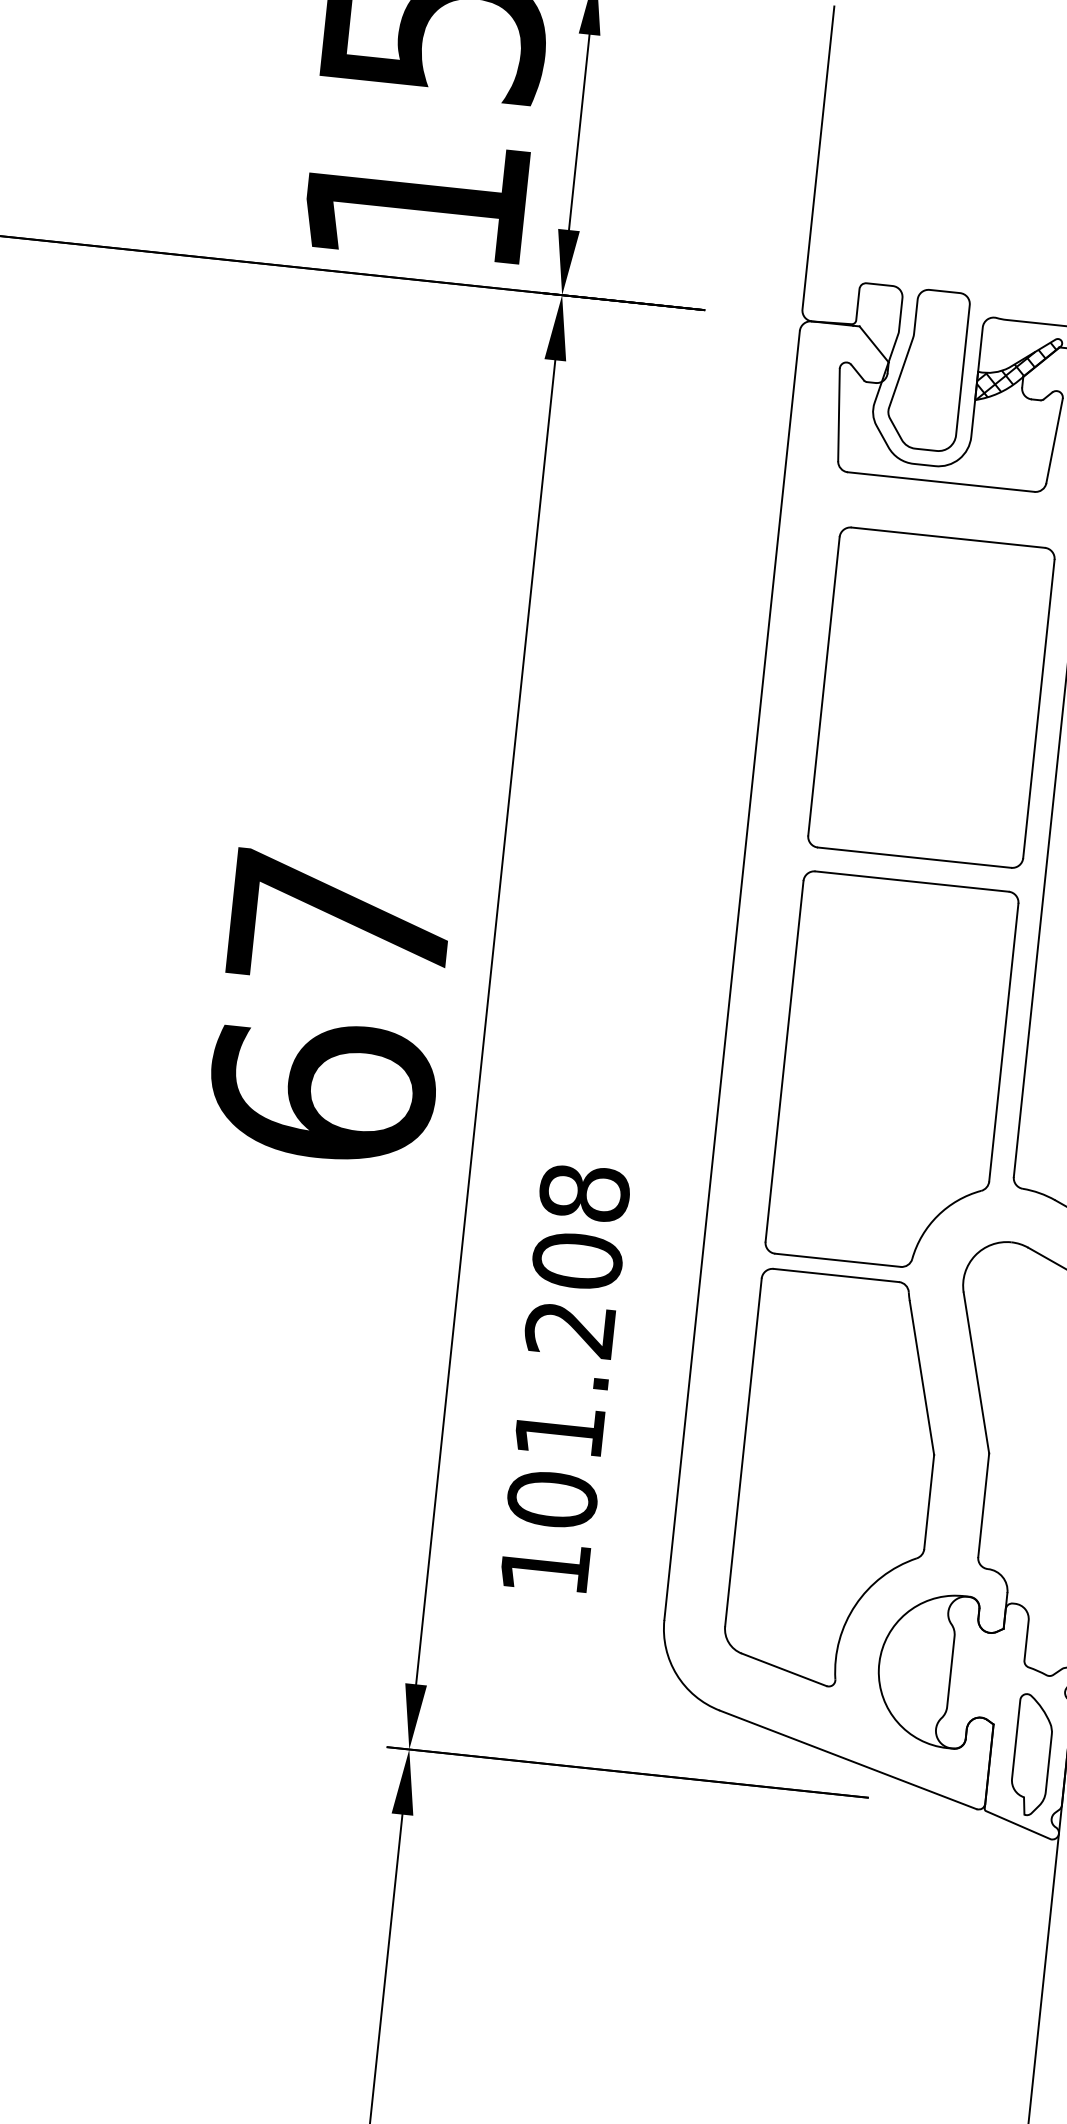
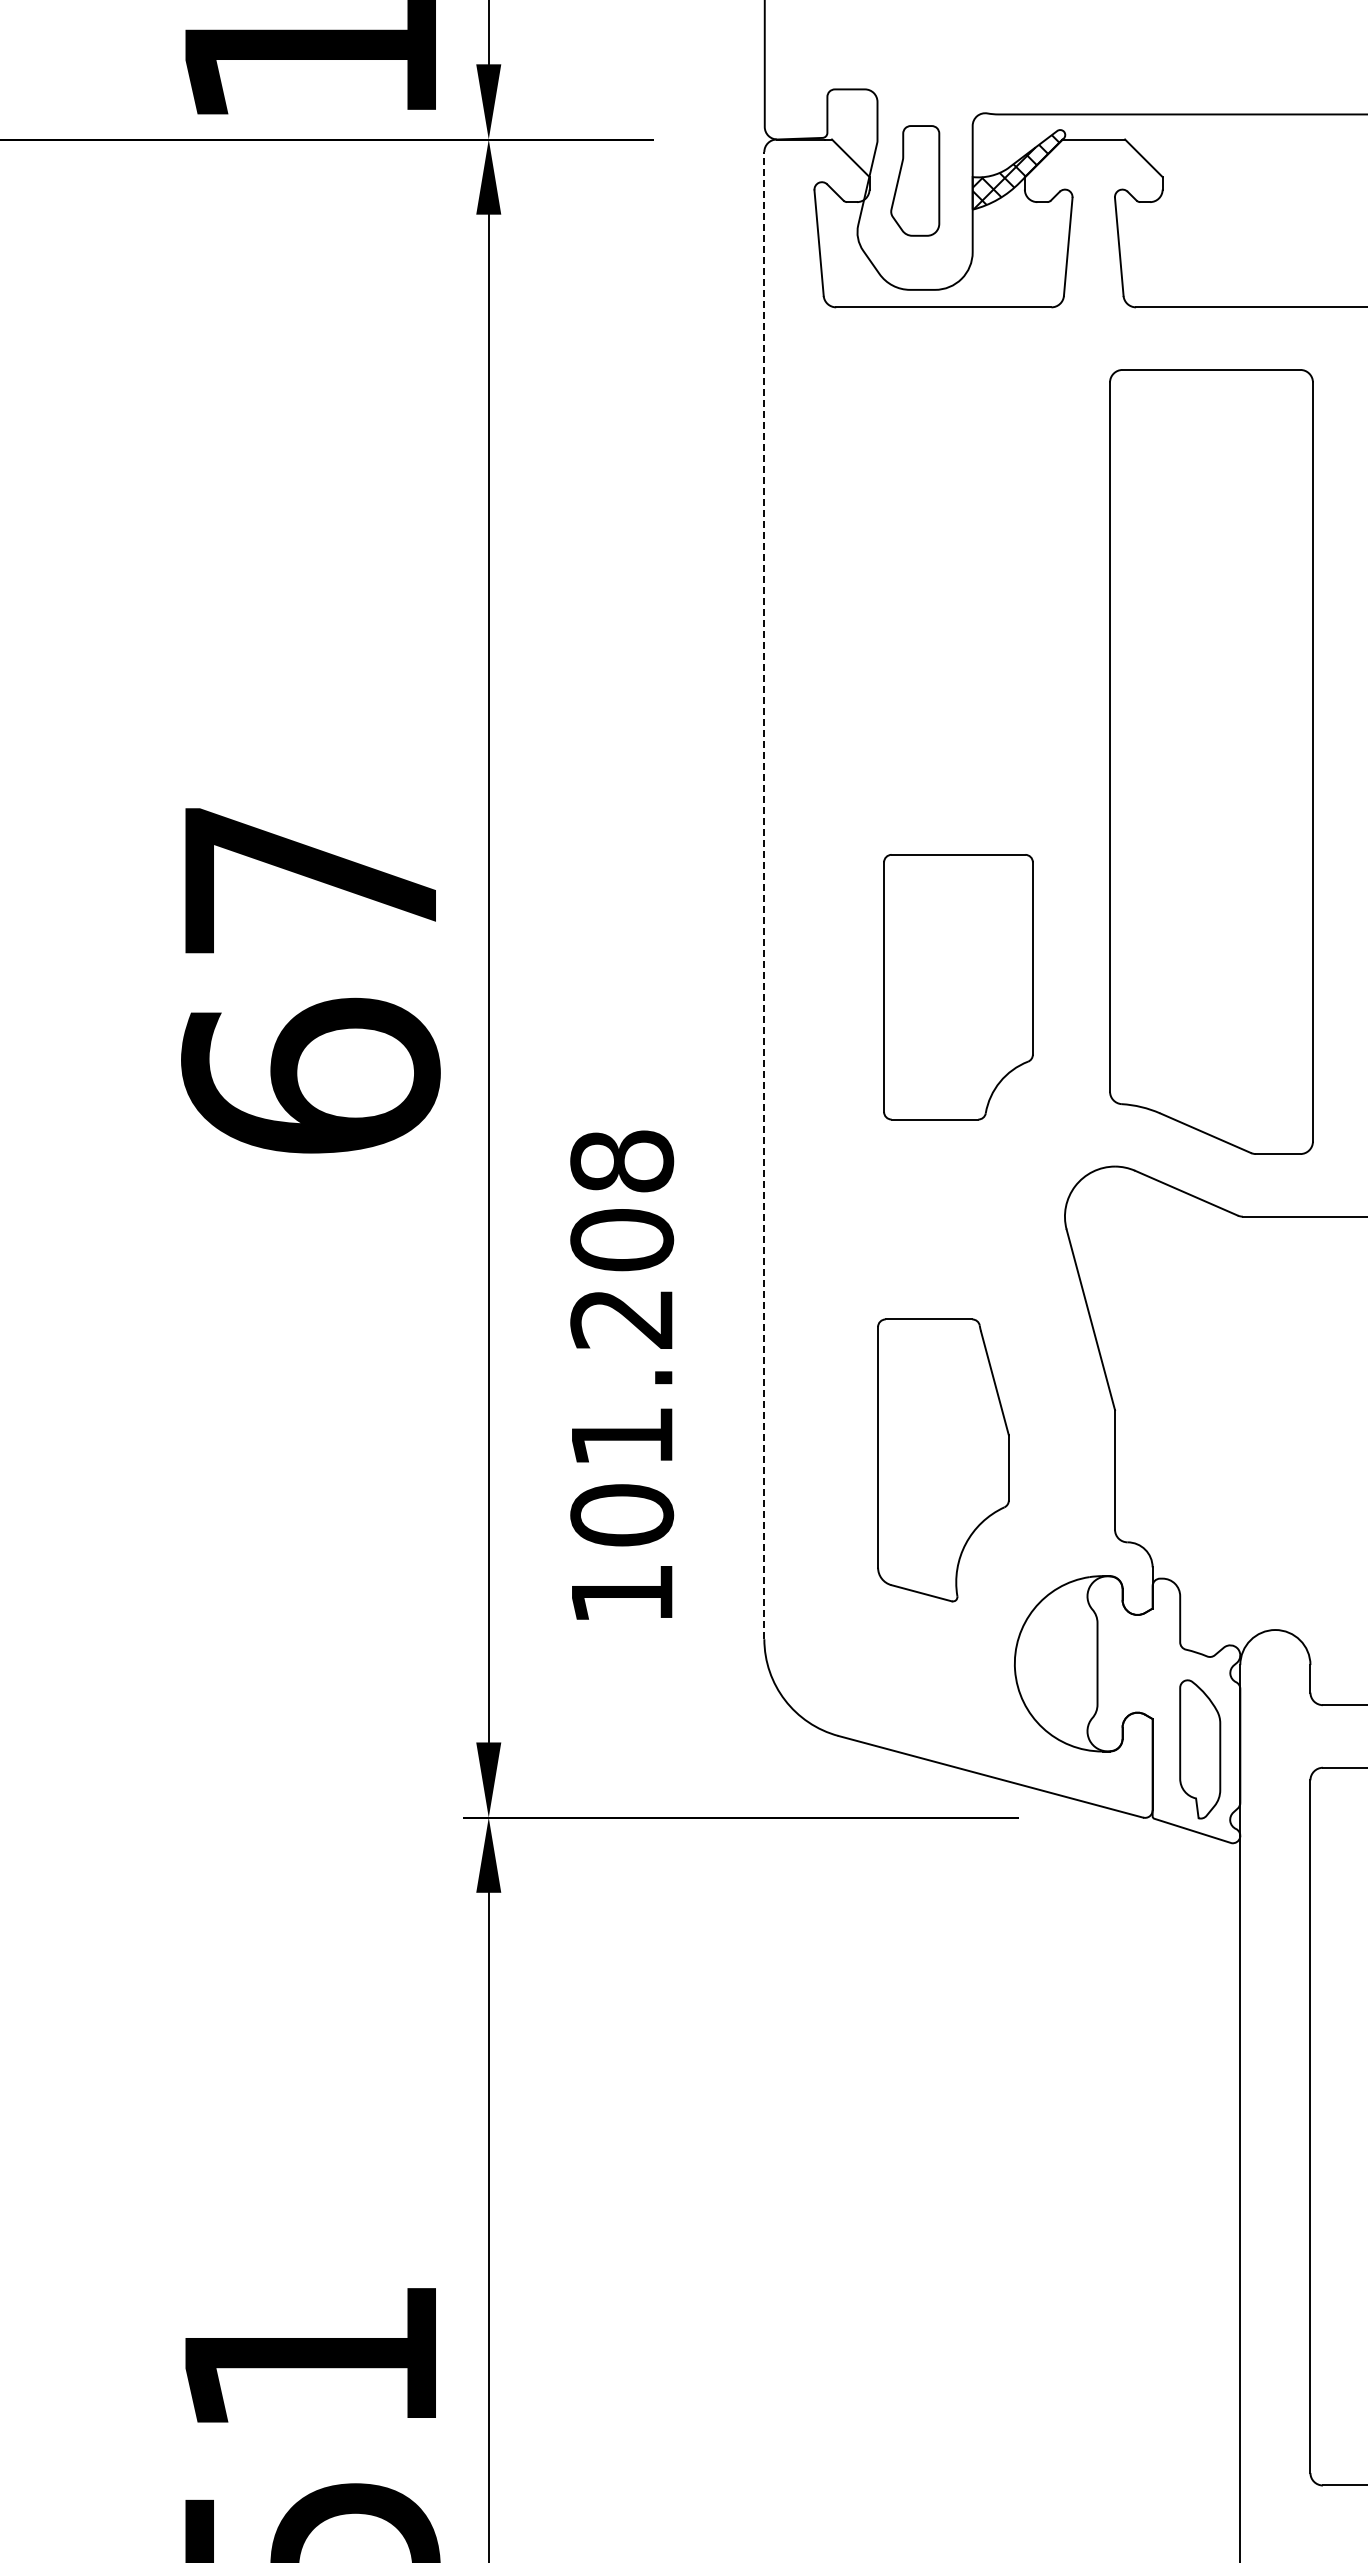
part: (928, 369) -> (915, 180), size x0.6
part: (931, 697) -> (958, 554), removed
line: (732, 975) -> (764, 895), solid -> dashed
part: (892, 1071) -> (958, 986), size x0.6
part: (835, 1481) -> (943, 1460), size x0.6

